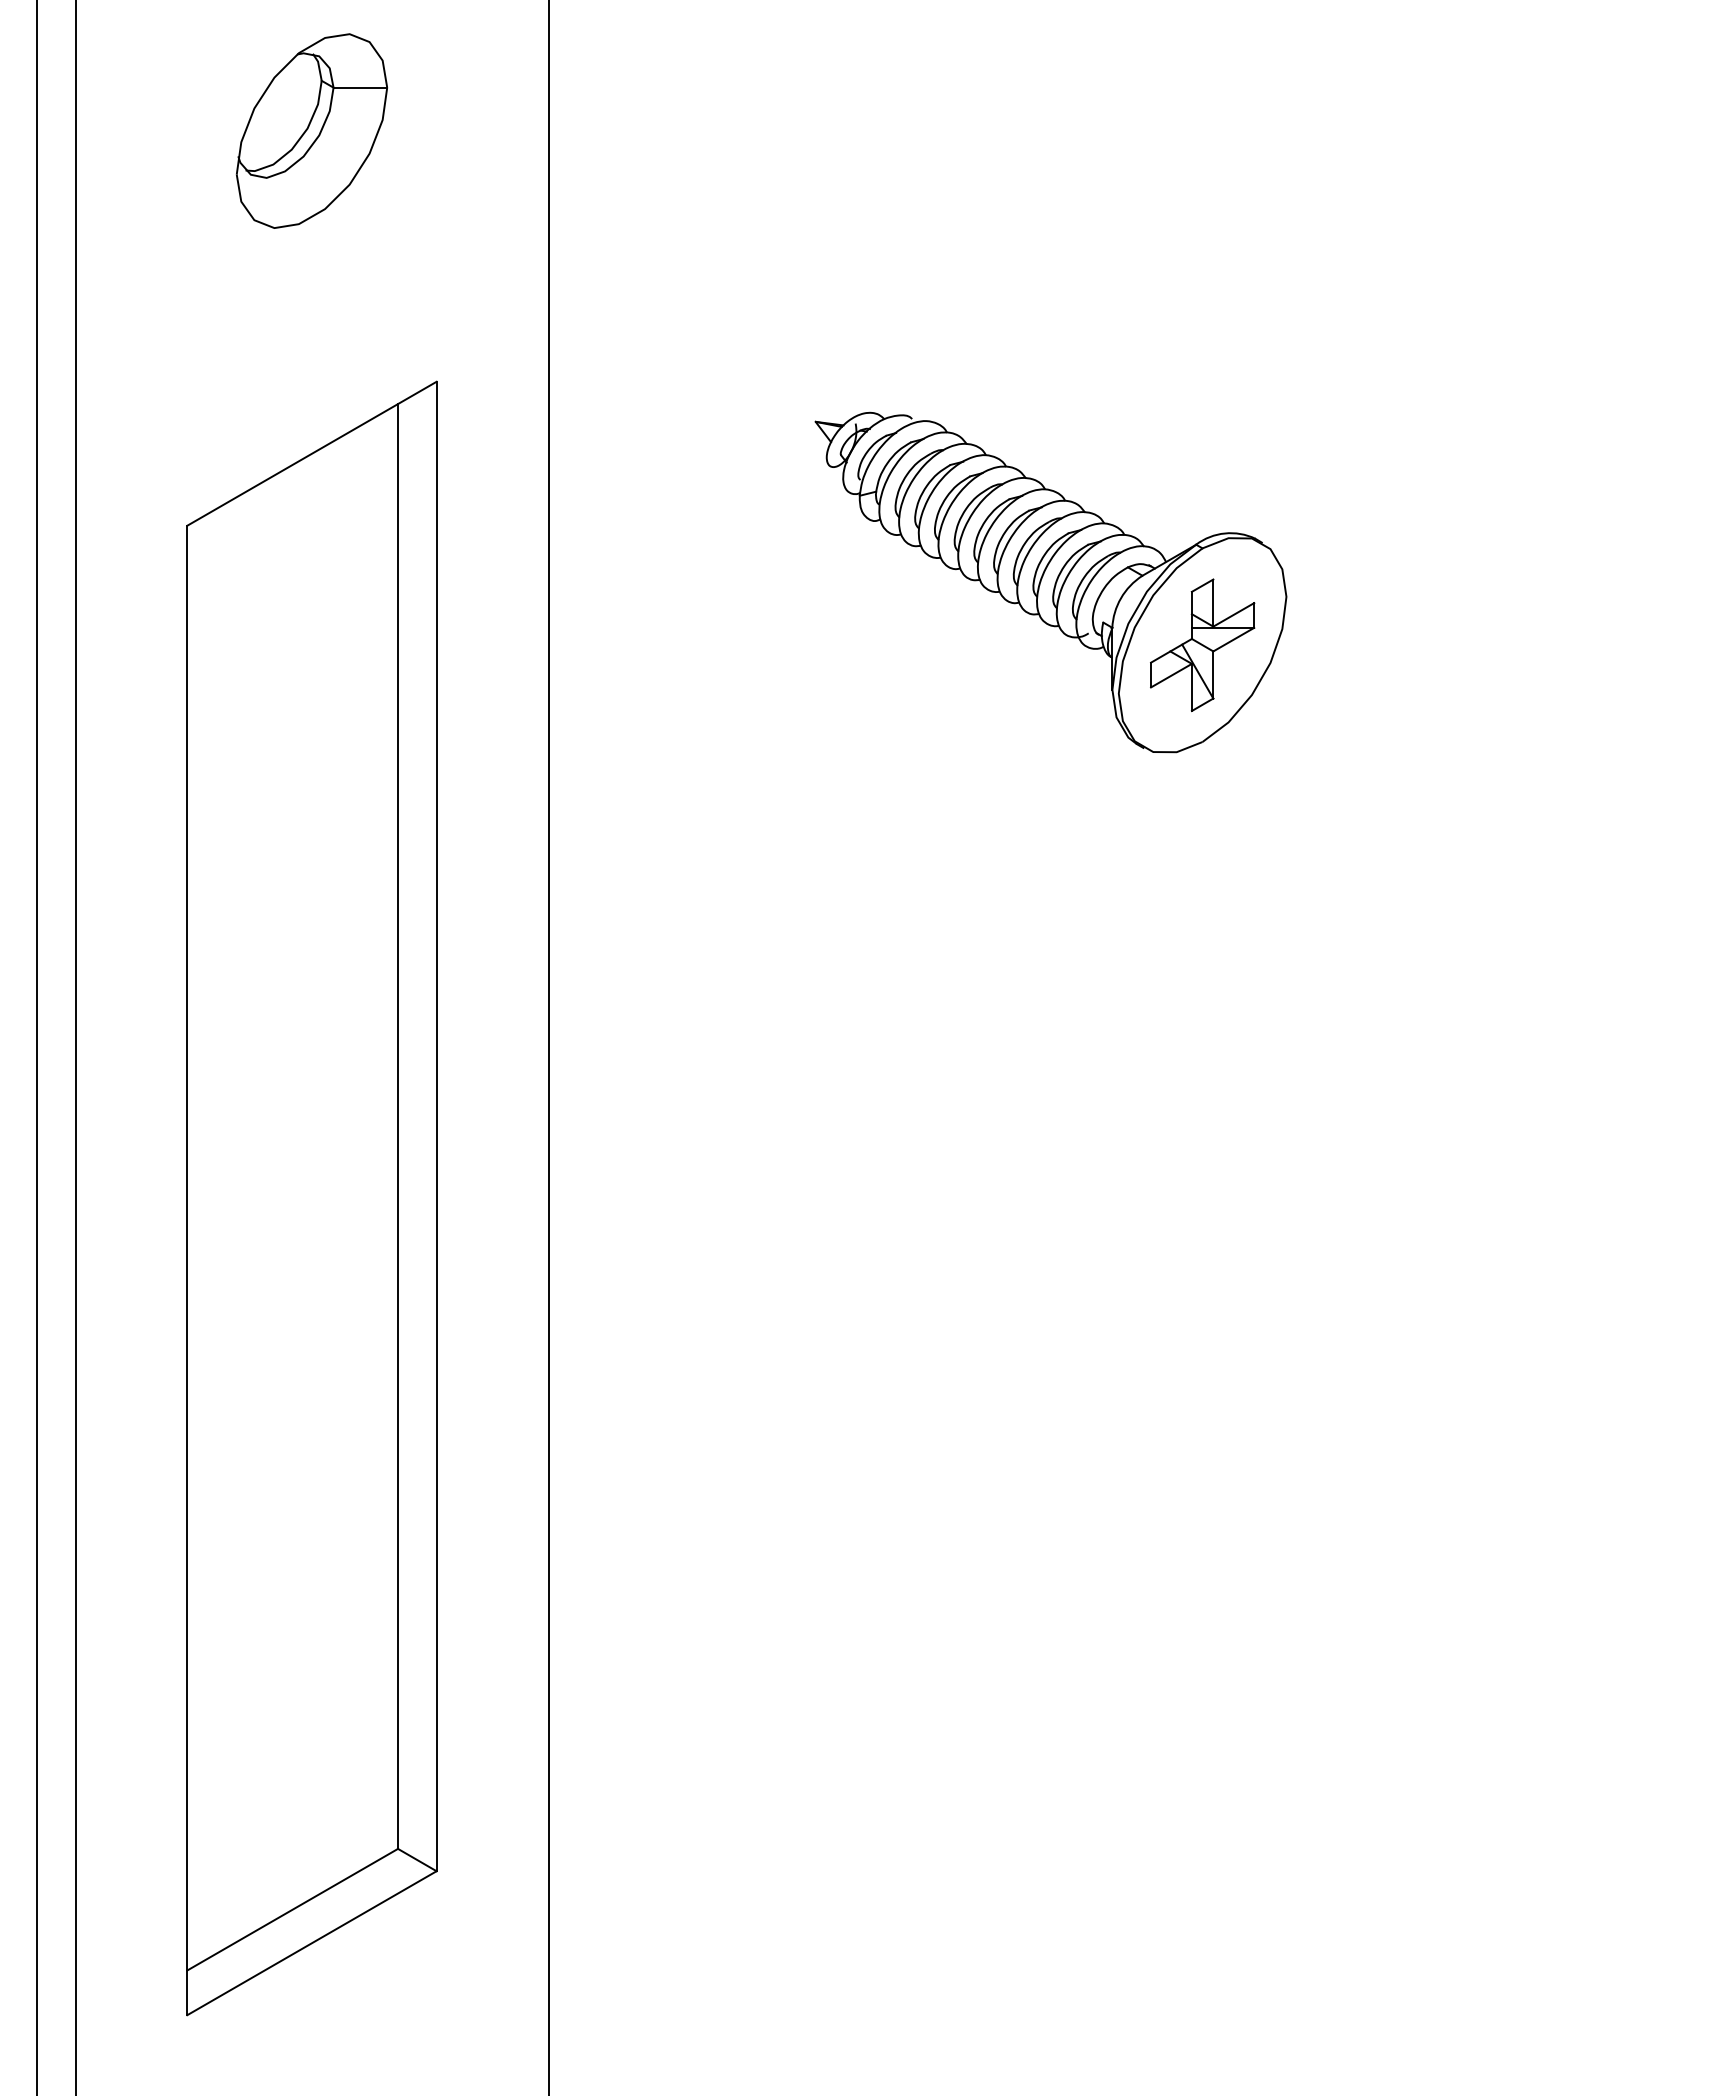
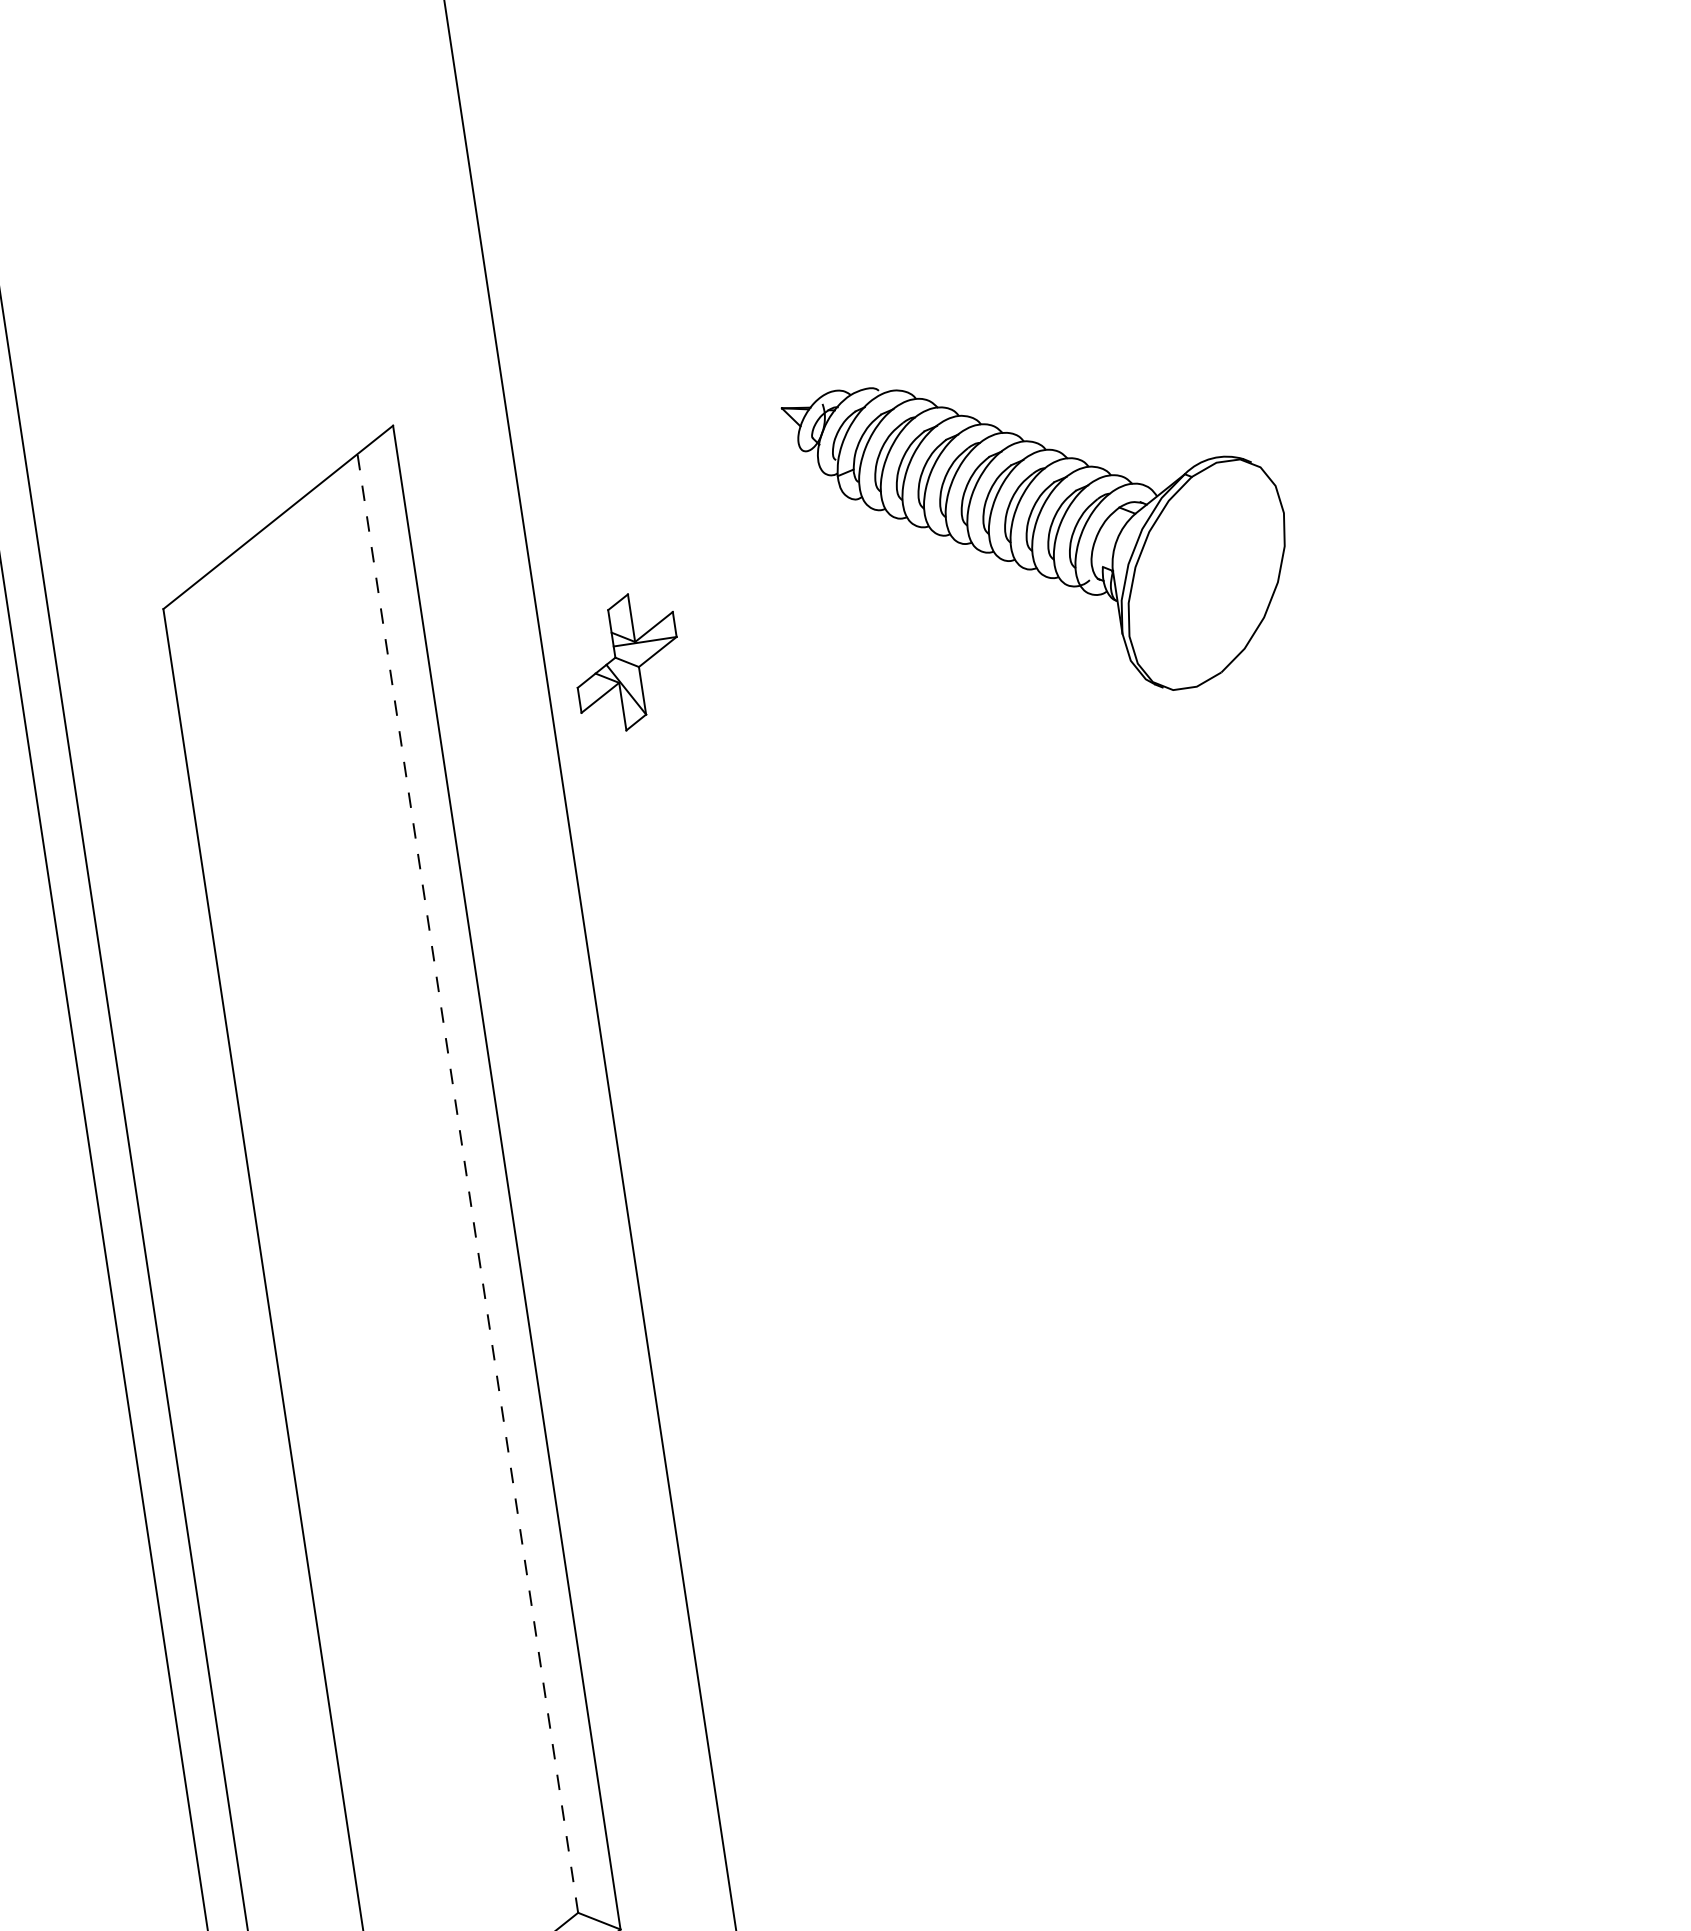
part: (311, 130) -> (228, 191), removed
part: (1202, 645) -> (627, 662), moved
line: (398, 1126) -> (468, 1183), solid -> dashed

